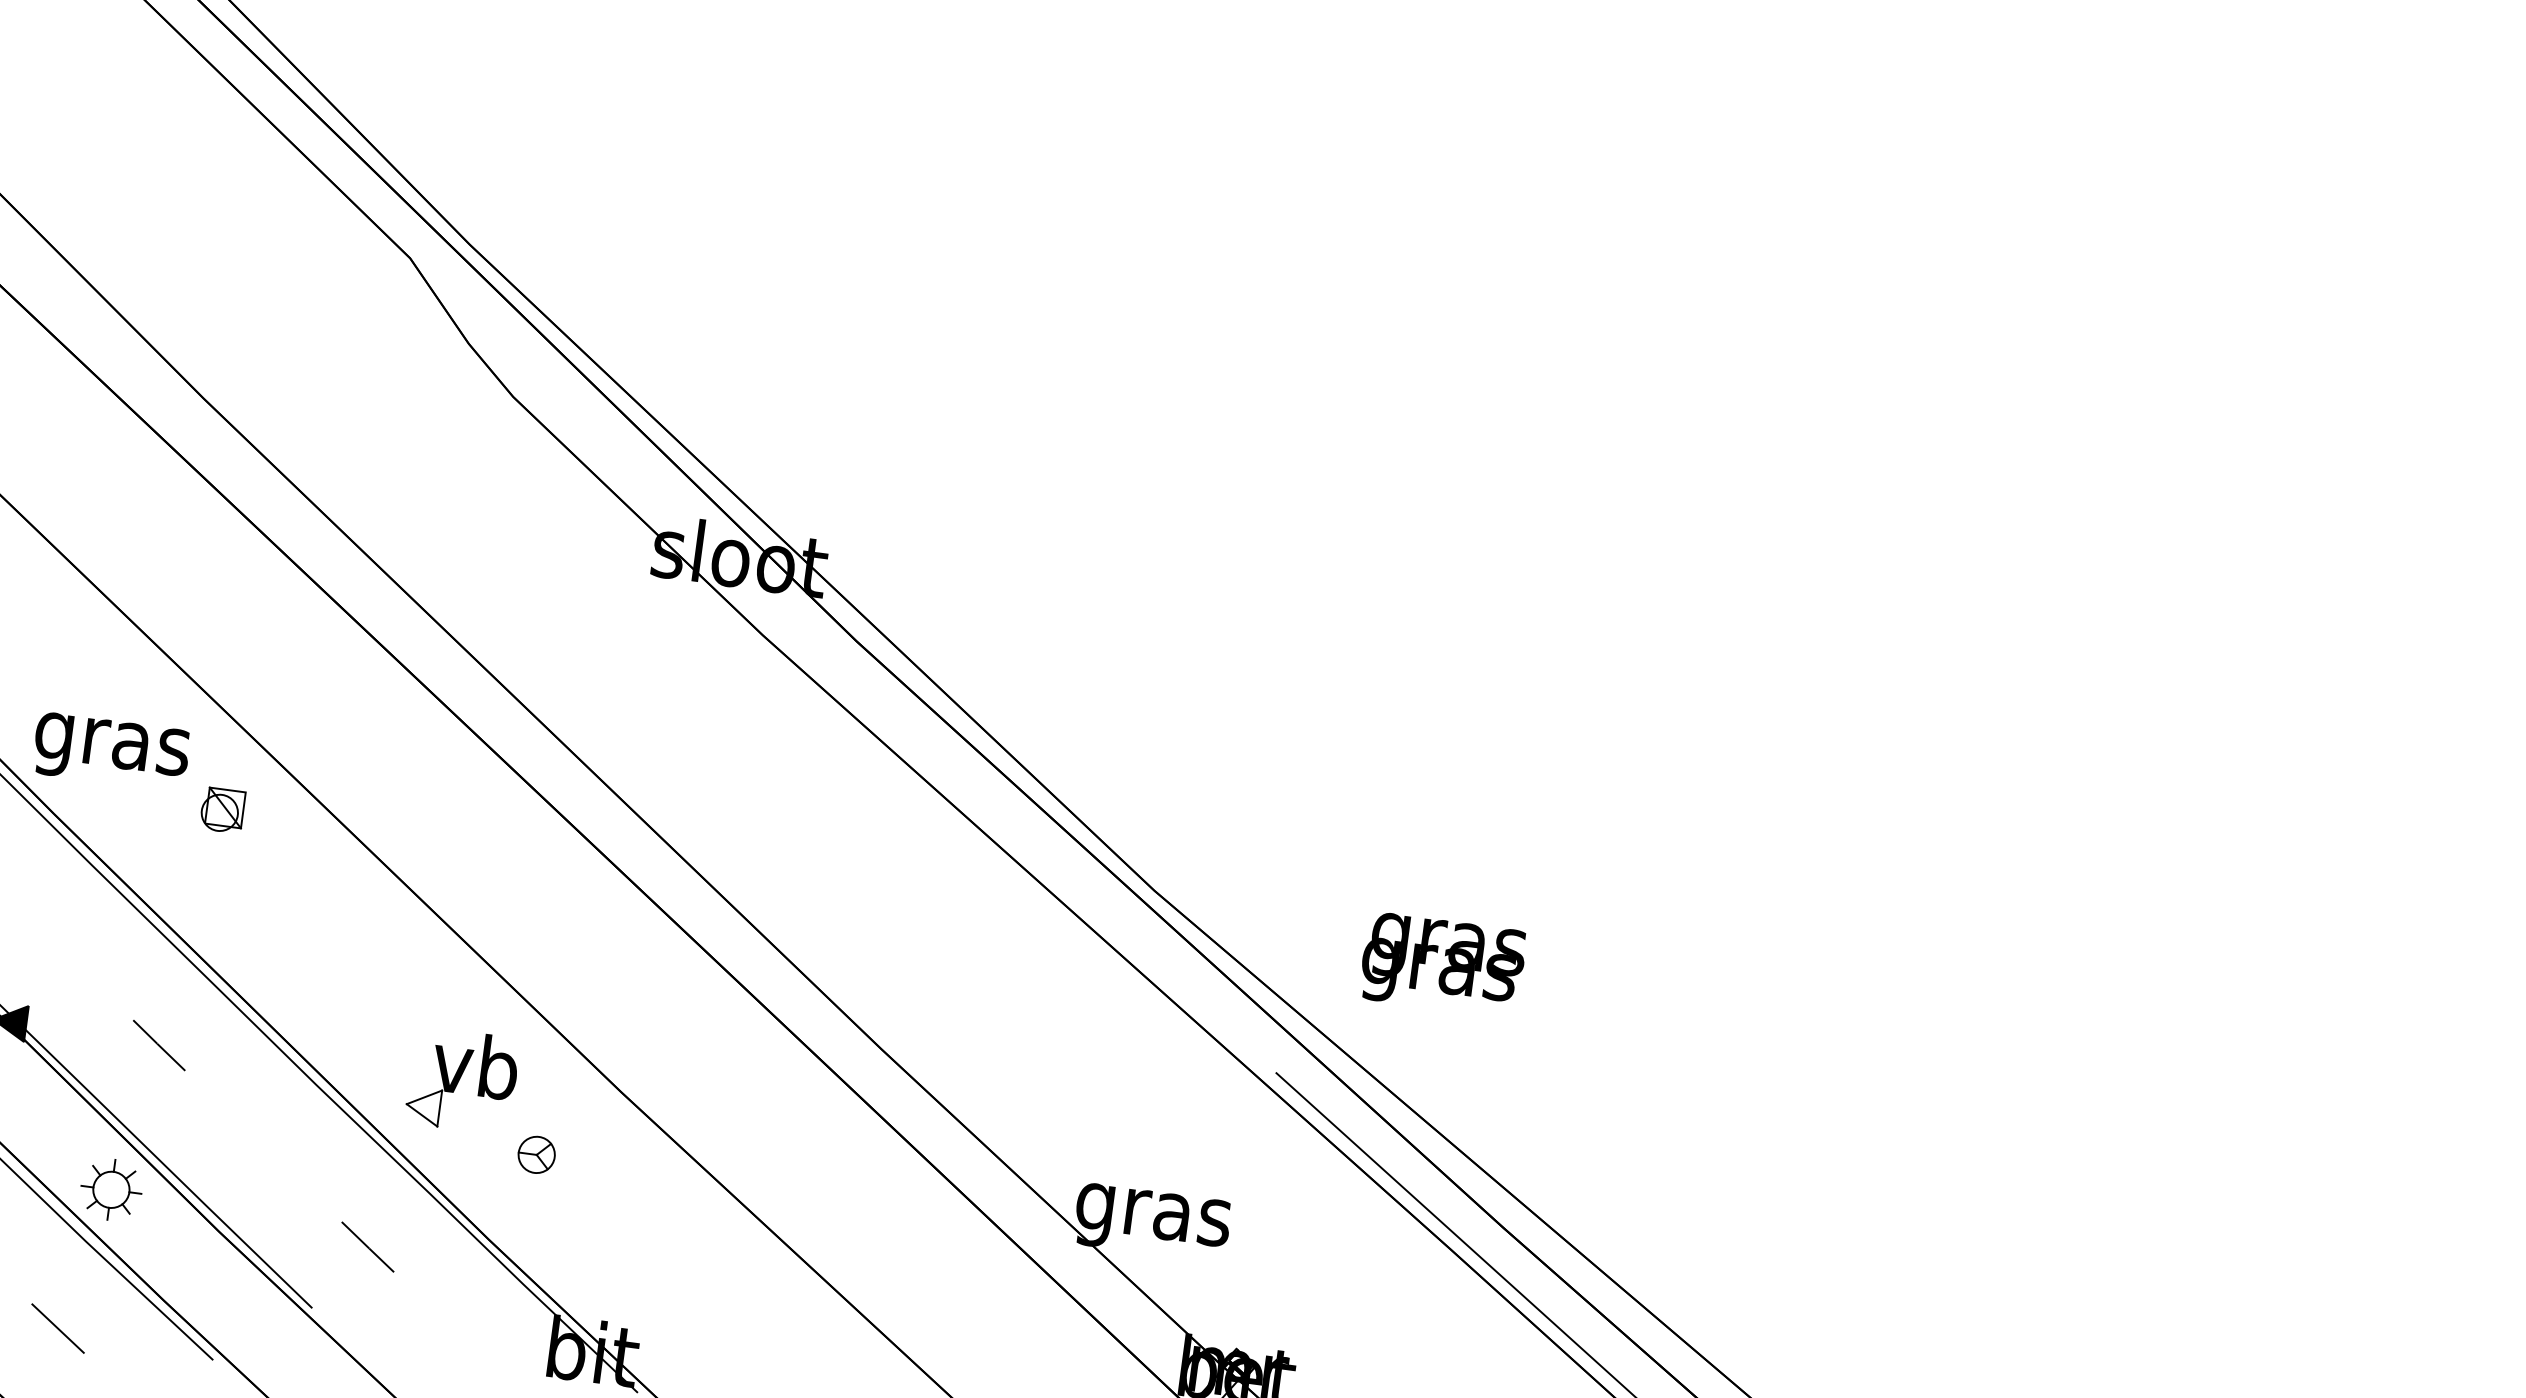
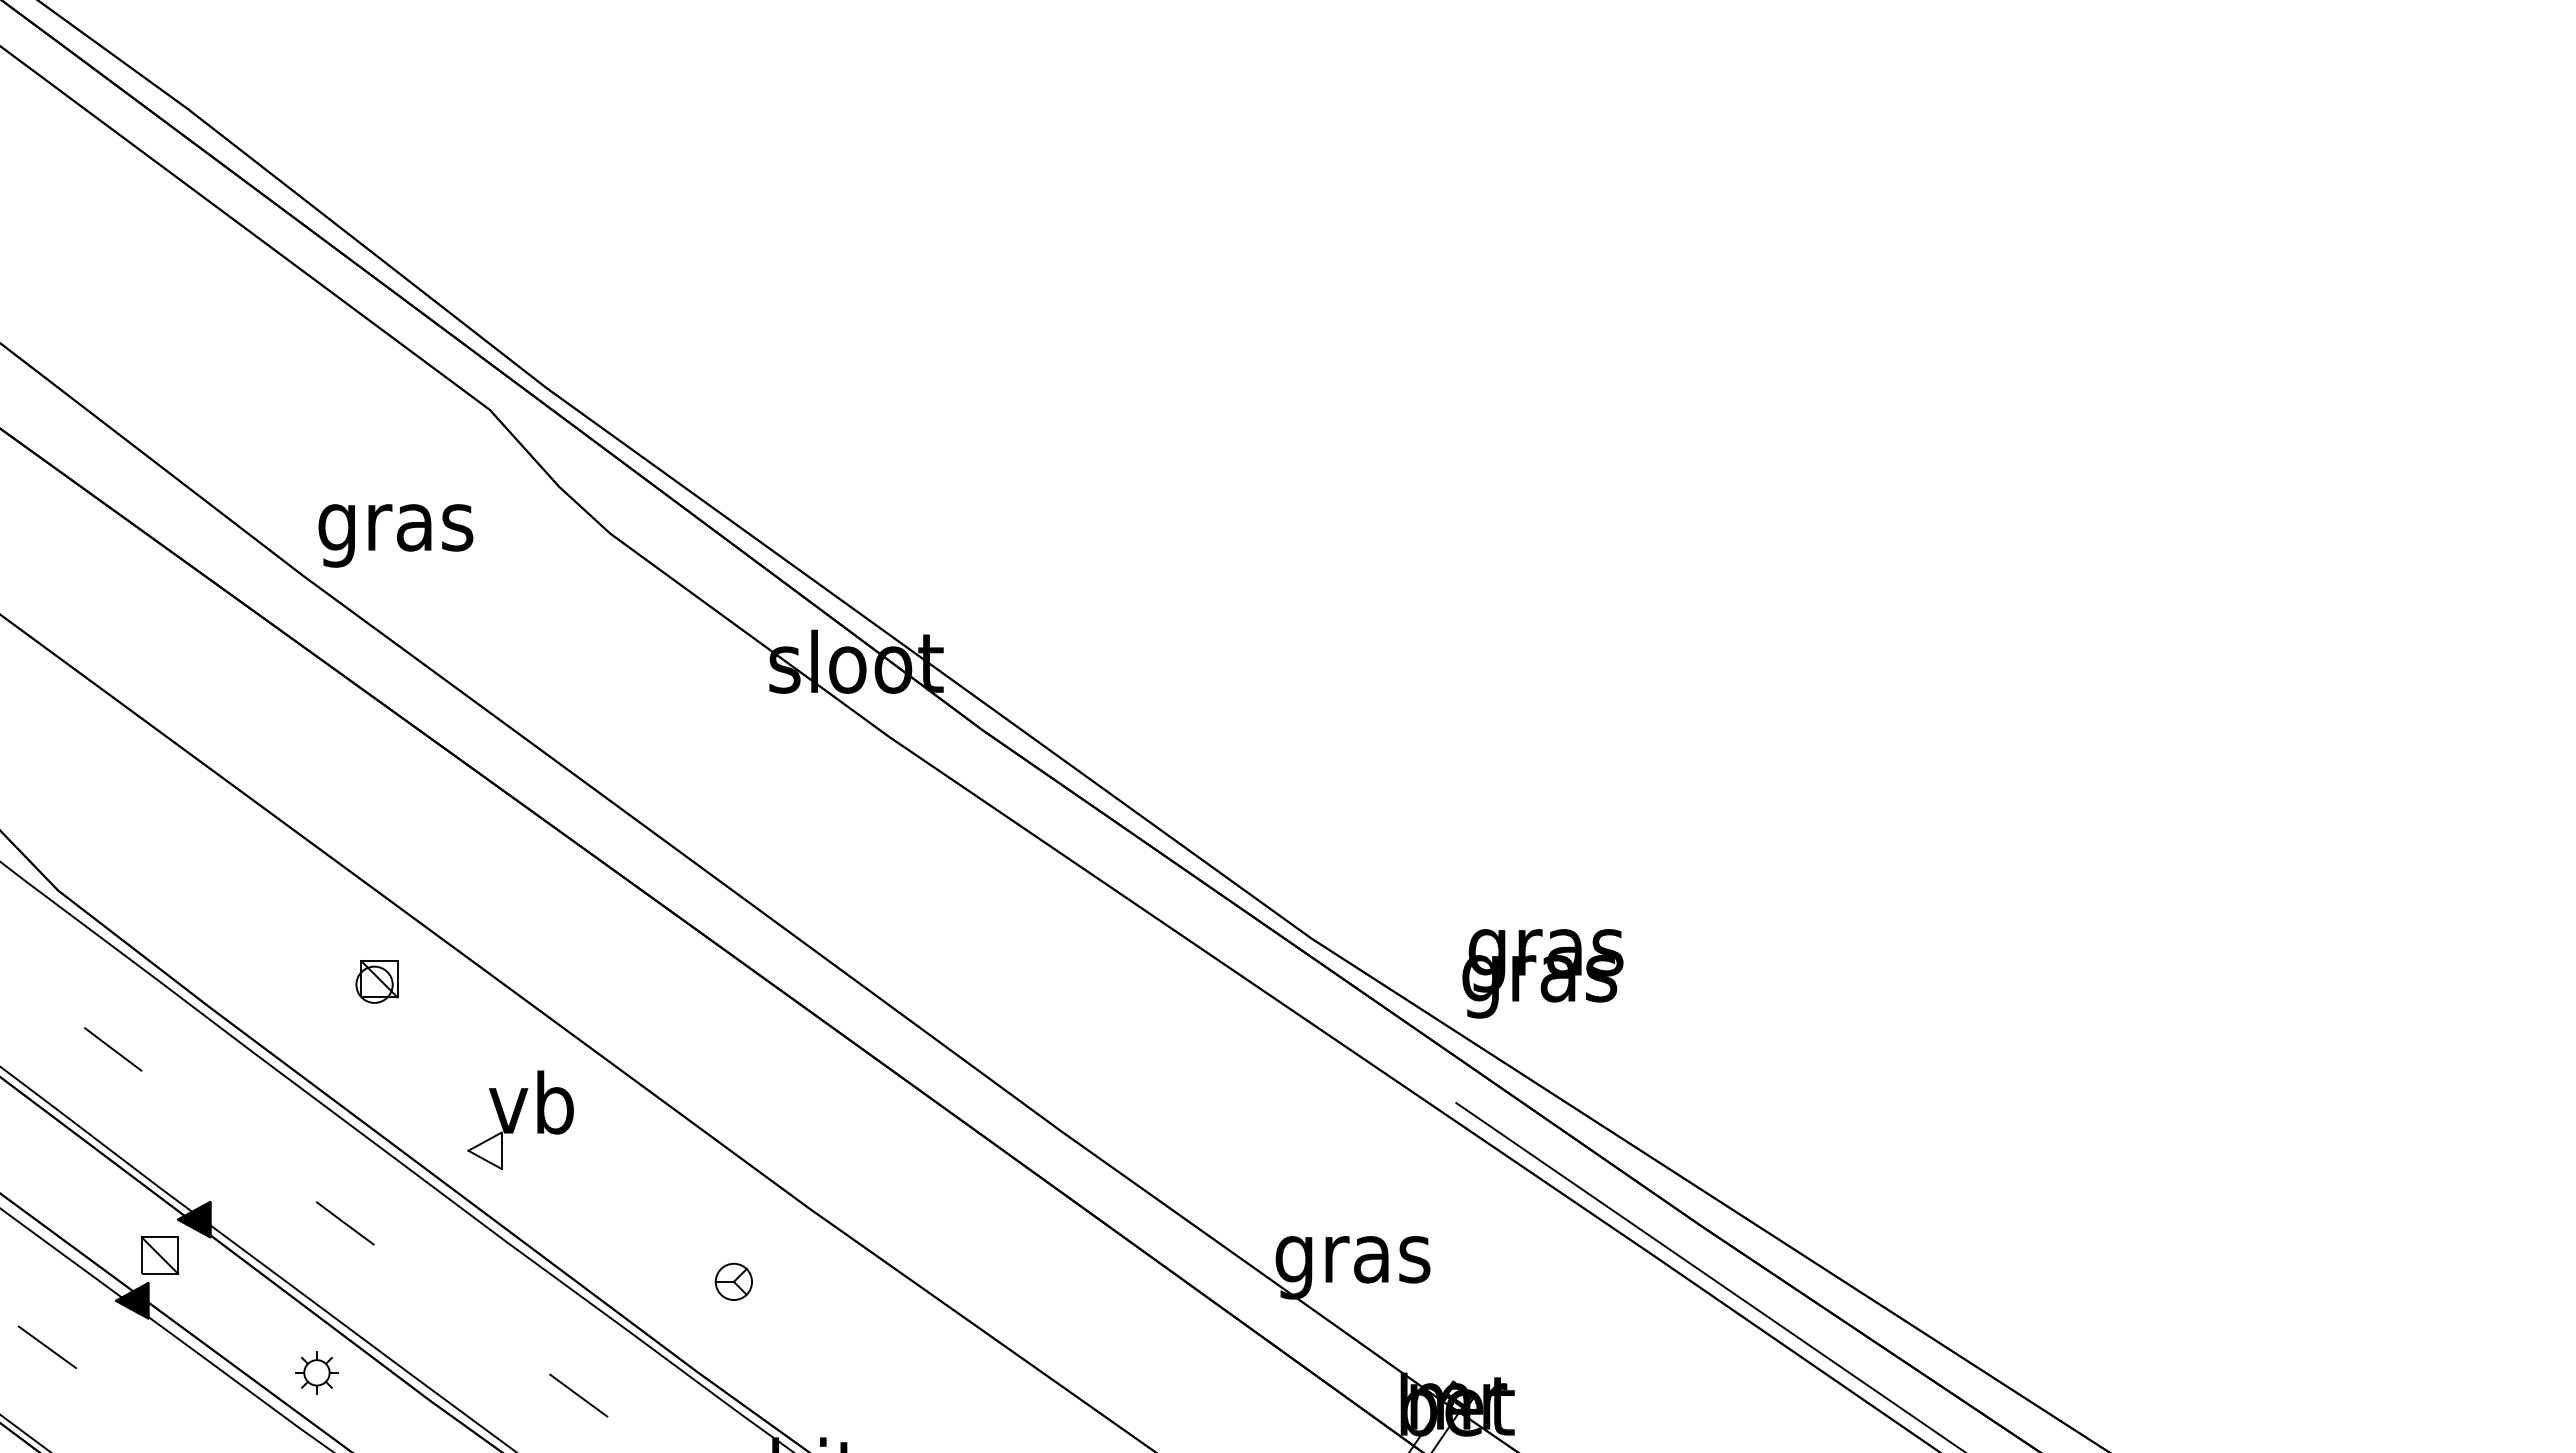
text: (110, 751) -> (395, 535), moved
text: (1442, 964) -> (1542, 973), moved
part: (462, 1080) -> (520, 1119), moved
part: (111, 1189) -> (316, 1372), size x0.7

